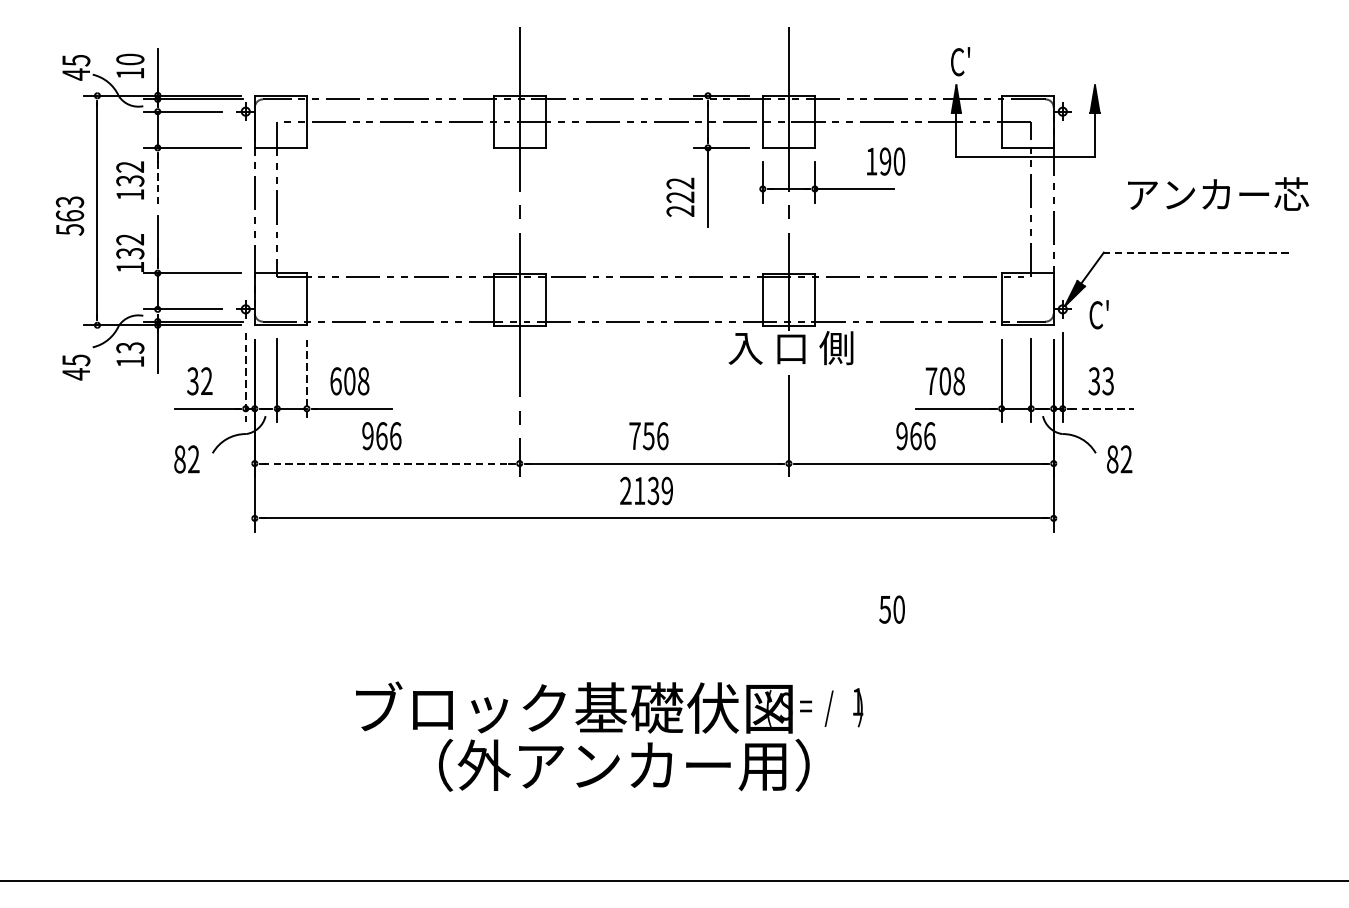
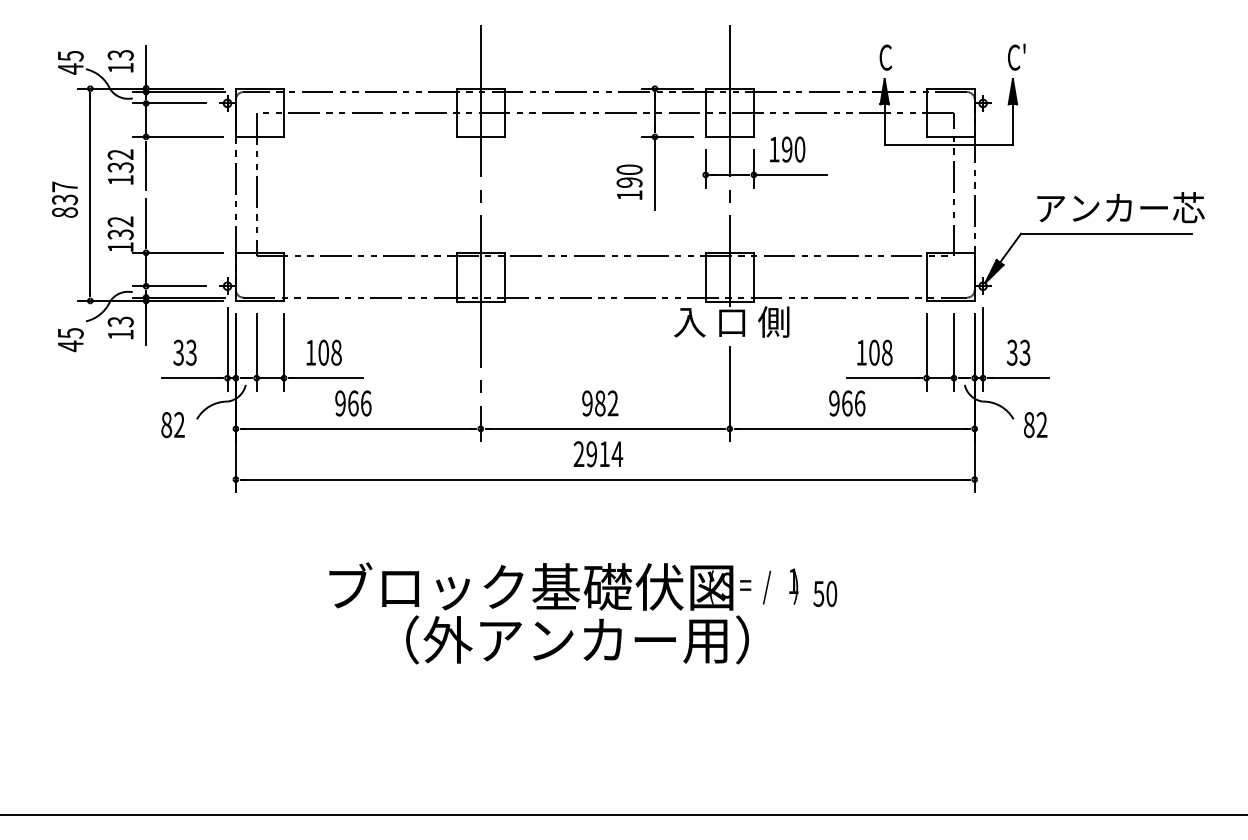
text: (969, 52) -> (896, 48), C' -> C
text: (130, 58) -> (120, 54), 10 -> 13
text: (885, 161) -> (787, 149), moved
line: (158, 183) -> (146, 169), dashed -> solid
text: (1217, 193) -> (1120, 207), moved
text: (680, 197) -> (629, 182), 222 -> 190
text: (69, 215) -> (64, 199), 563 -> 837
line: (1196, 252) -> (1106, 233), dashed -> solid
text: (1098, 313) -> (1016, 56), moved
line: (245, 377) -> (227, 349), dashed -> solid
text: (206, 381) -> (191, 352), 32 -> 33
line: (307, 381) -> (284, 352), dashed -> solid
text: (335, 381) -> (310, 352), 608 -> 108
text: (931, 381) -> (861, 352), 708 -> 108
line: (1101, 409) -> (1018, 378), dashed -> solid
text: (649, 436) -> (600, 403), 756 -> 982
line: (387, 463) -> (358, 428), dashed -> solid
text: (653, 491) -> (604, 454), 2139 -> 2914
text: (892, 609) -> (825, 593), moved
text: (609, 736) -> (563, 613), moved

